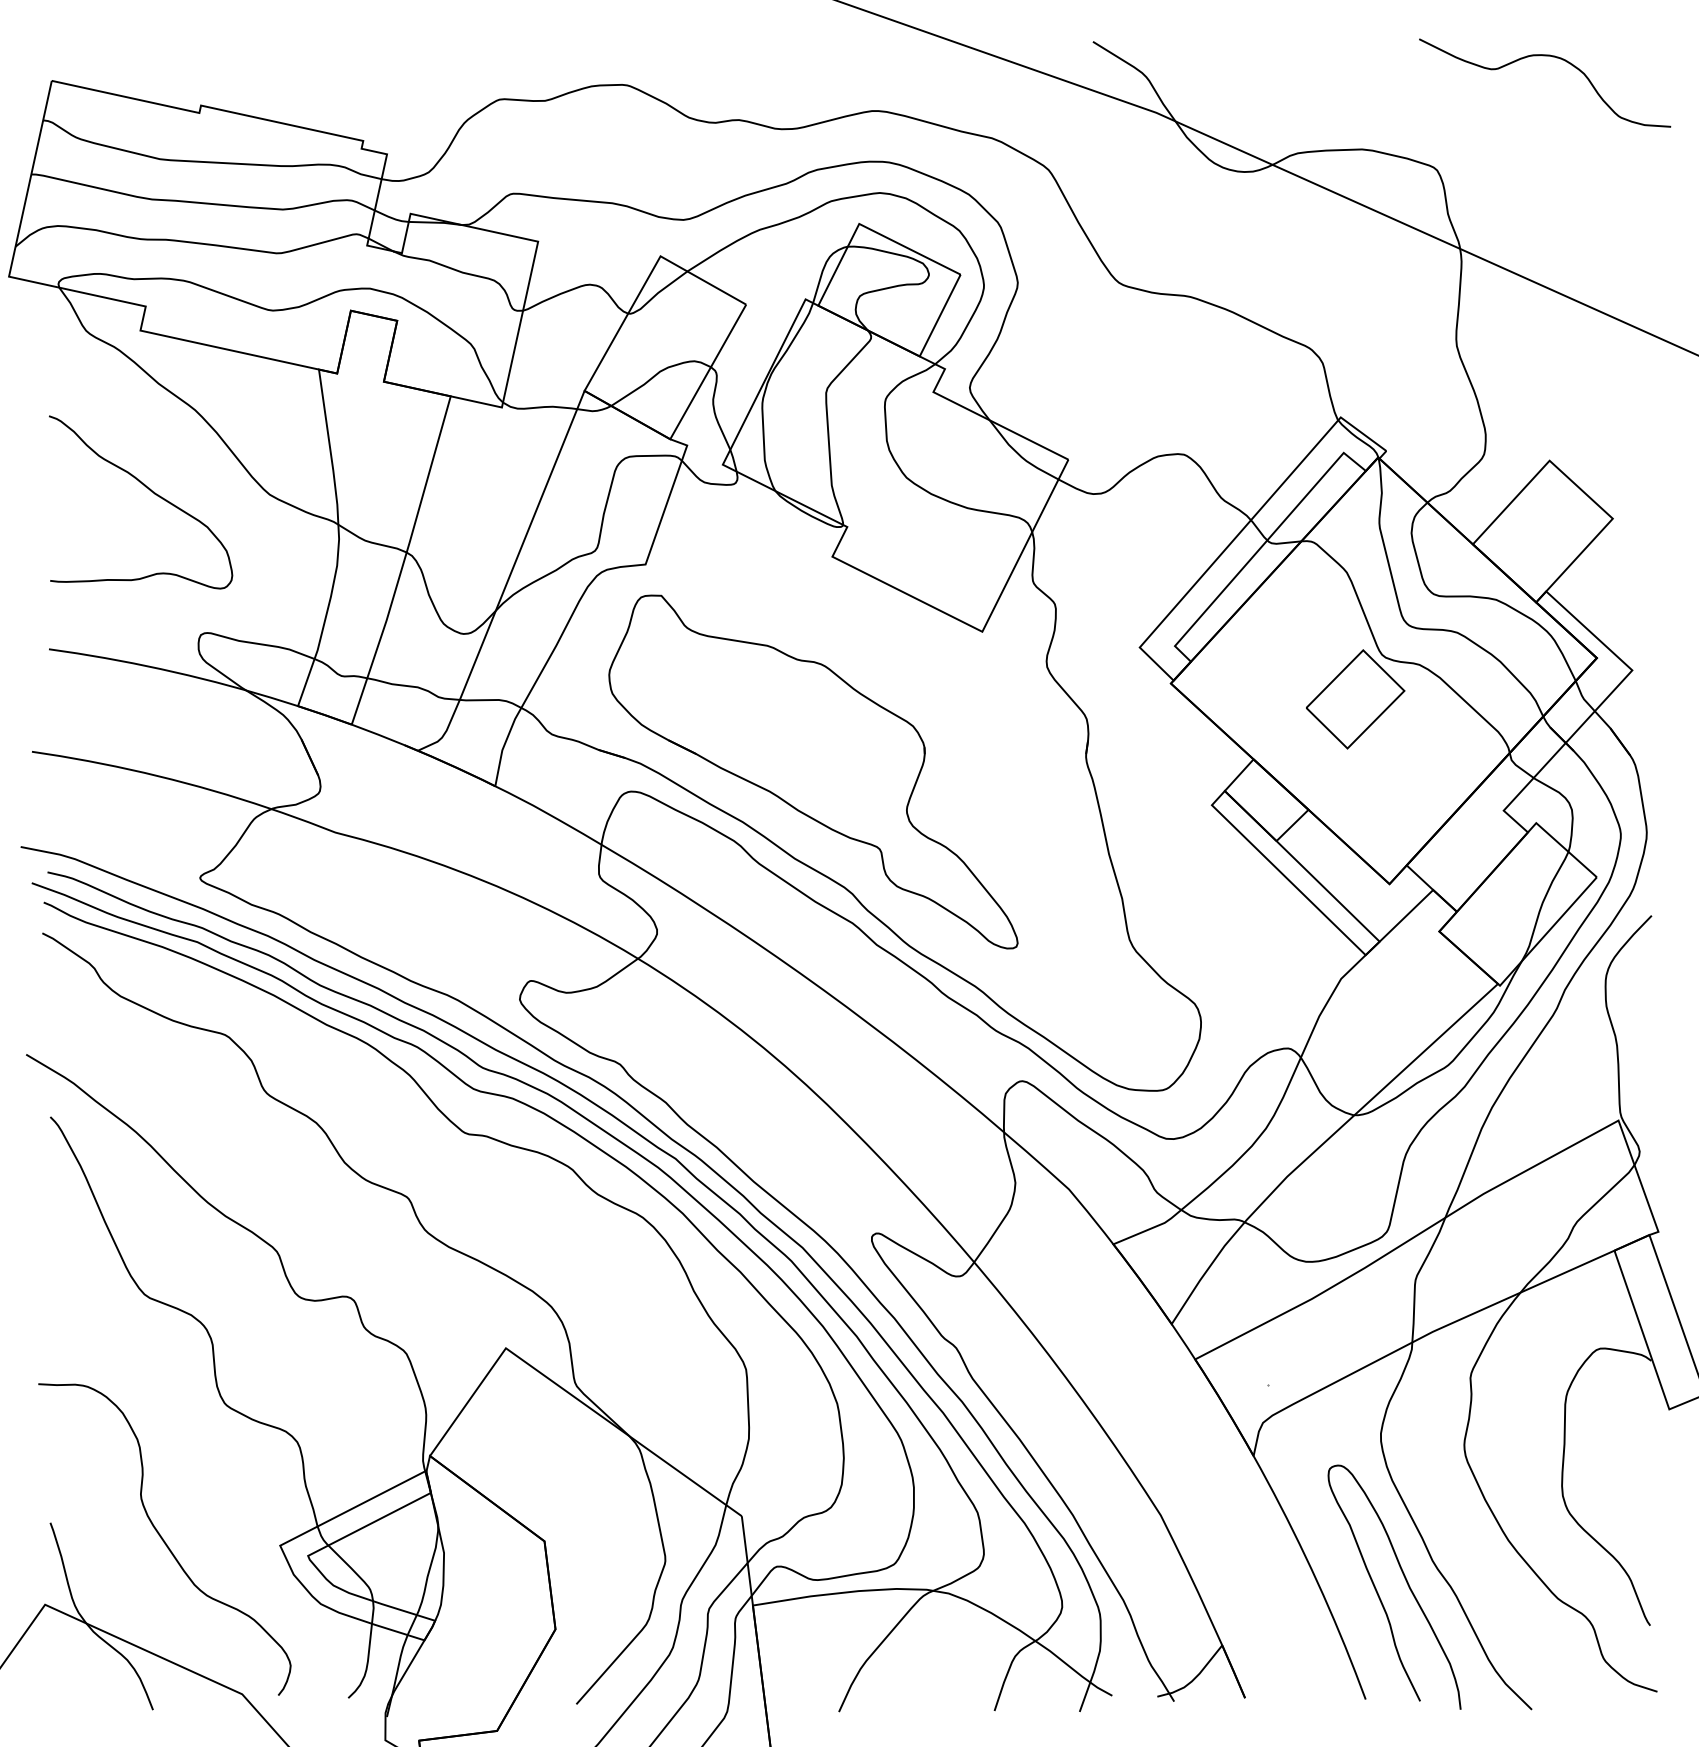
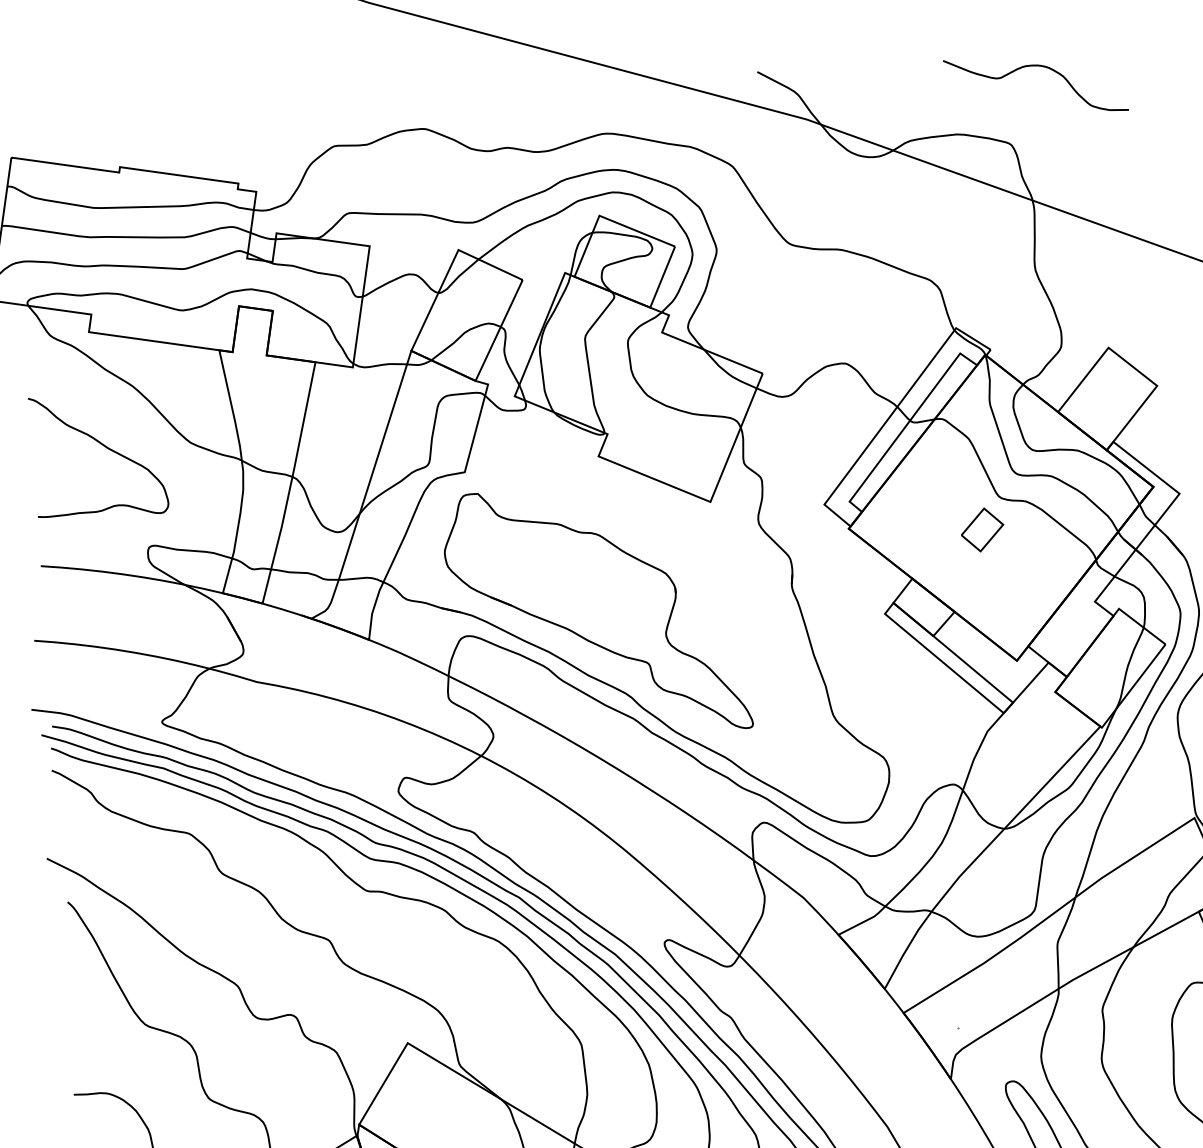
curve: (1552, 57) -> (1039, 66), moved
part: (1355, 699) -> (982, 530), size x0.6

